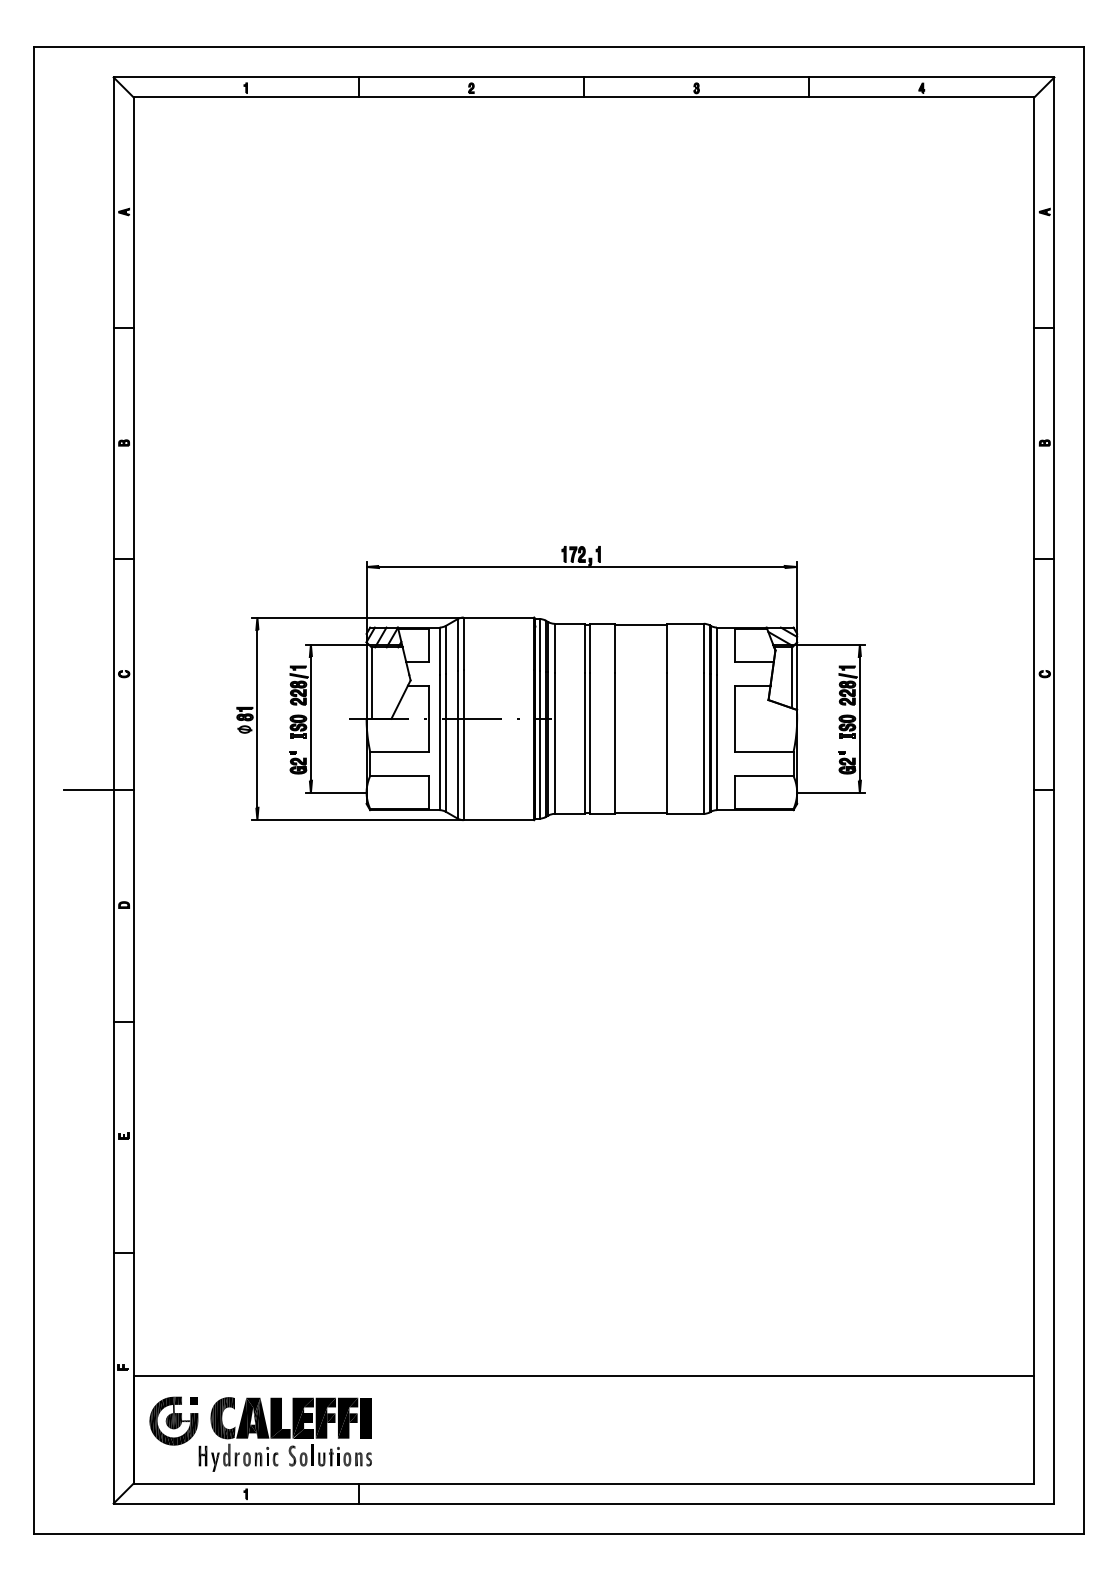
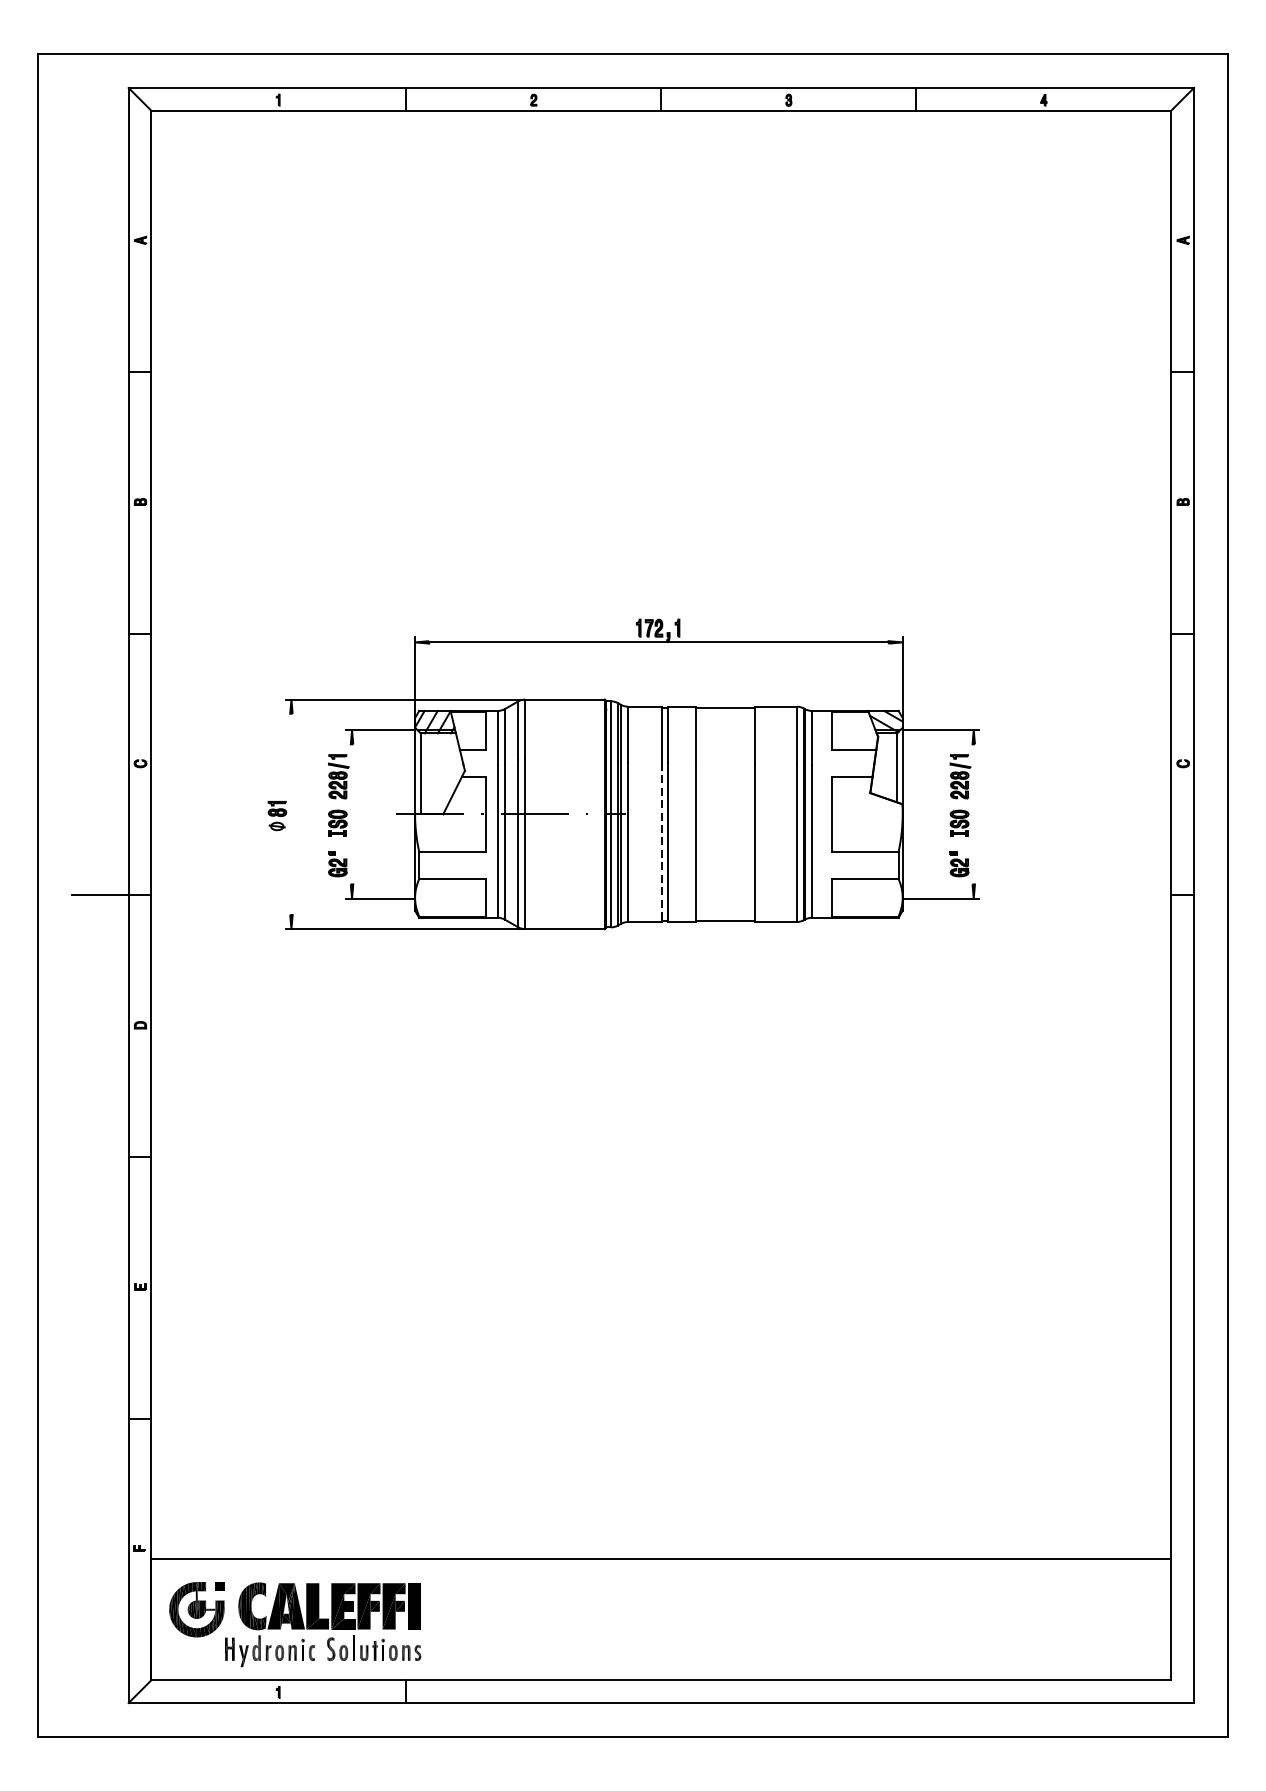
line: (257, 718) -> (291, 813), removed
line: (310, 718) -> (351, 813), removed
line: (859, 718) -> (973, 813), removed
line: (584, 744) -> (661, 843), solid -> dashed

